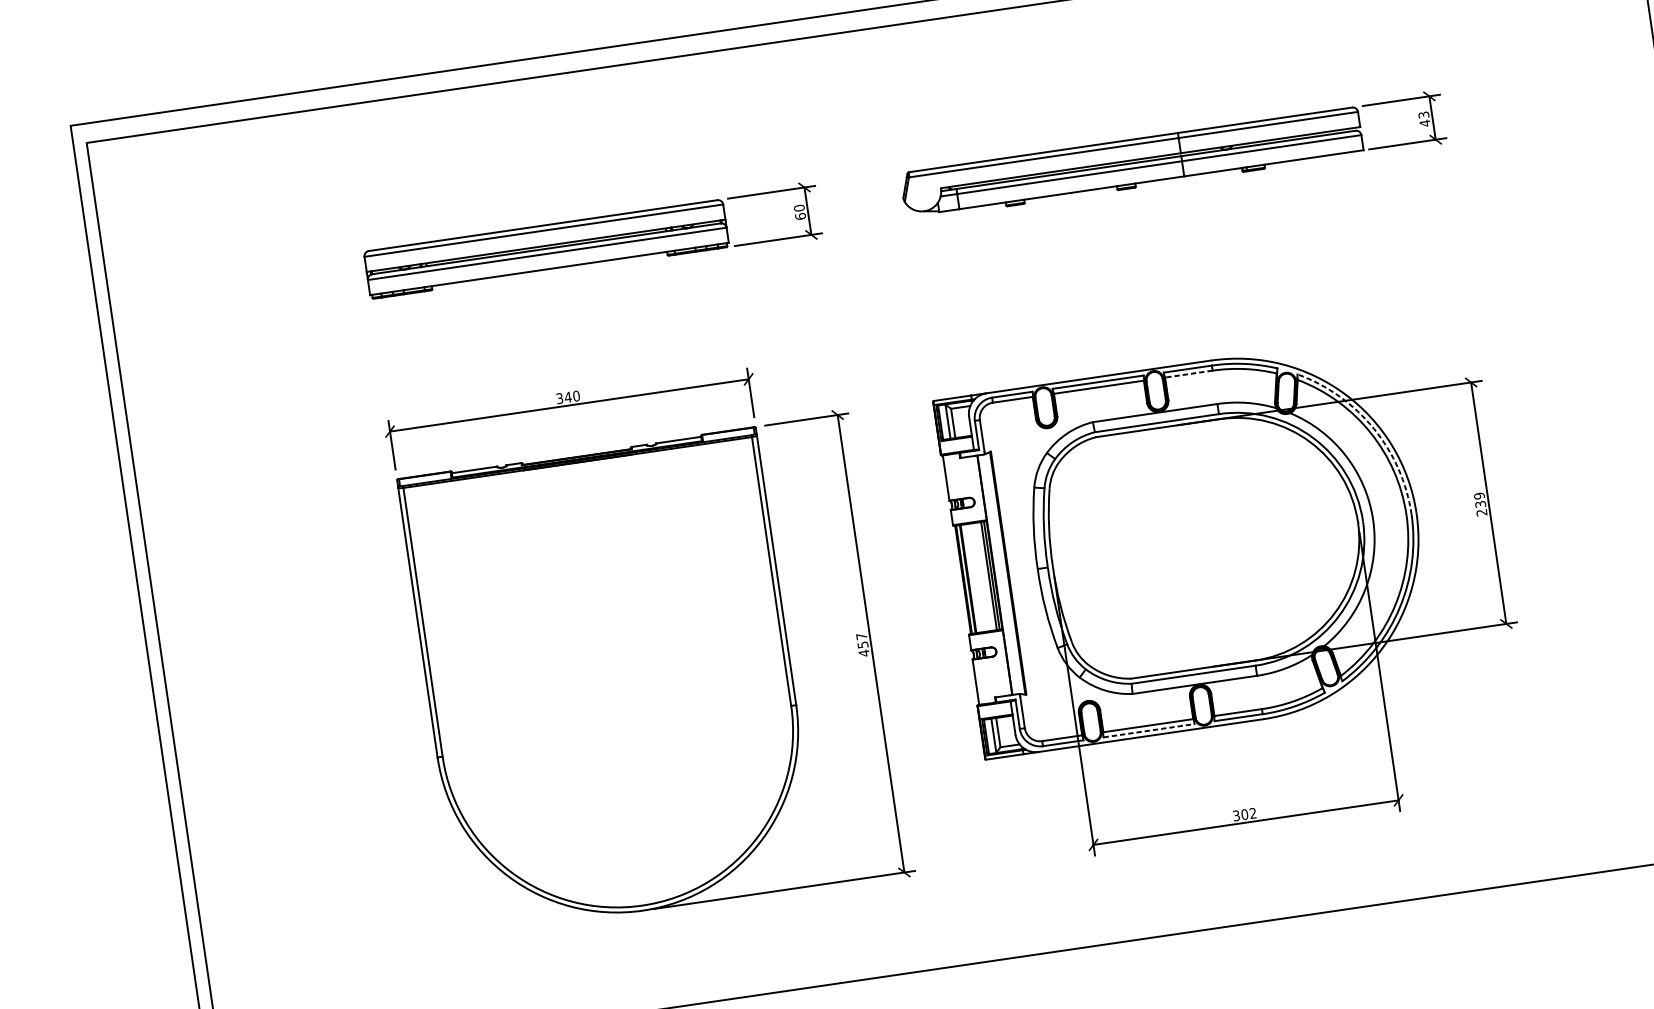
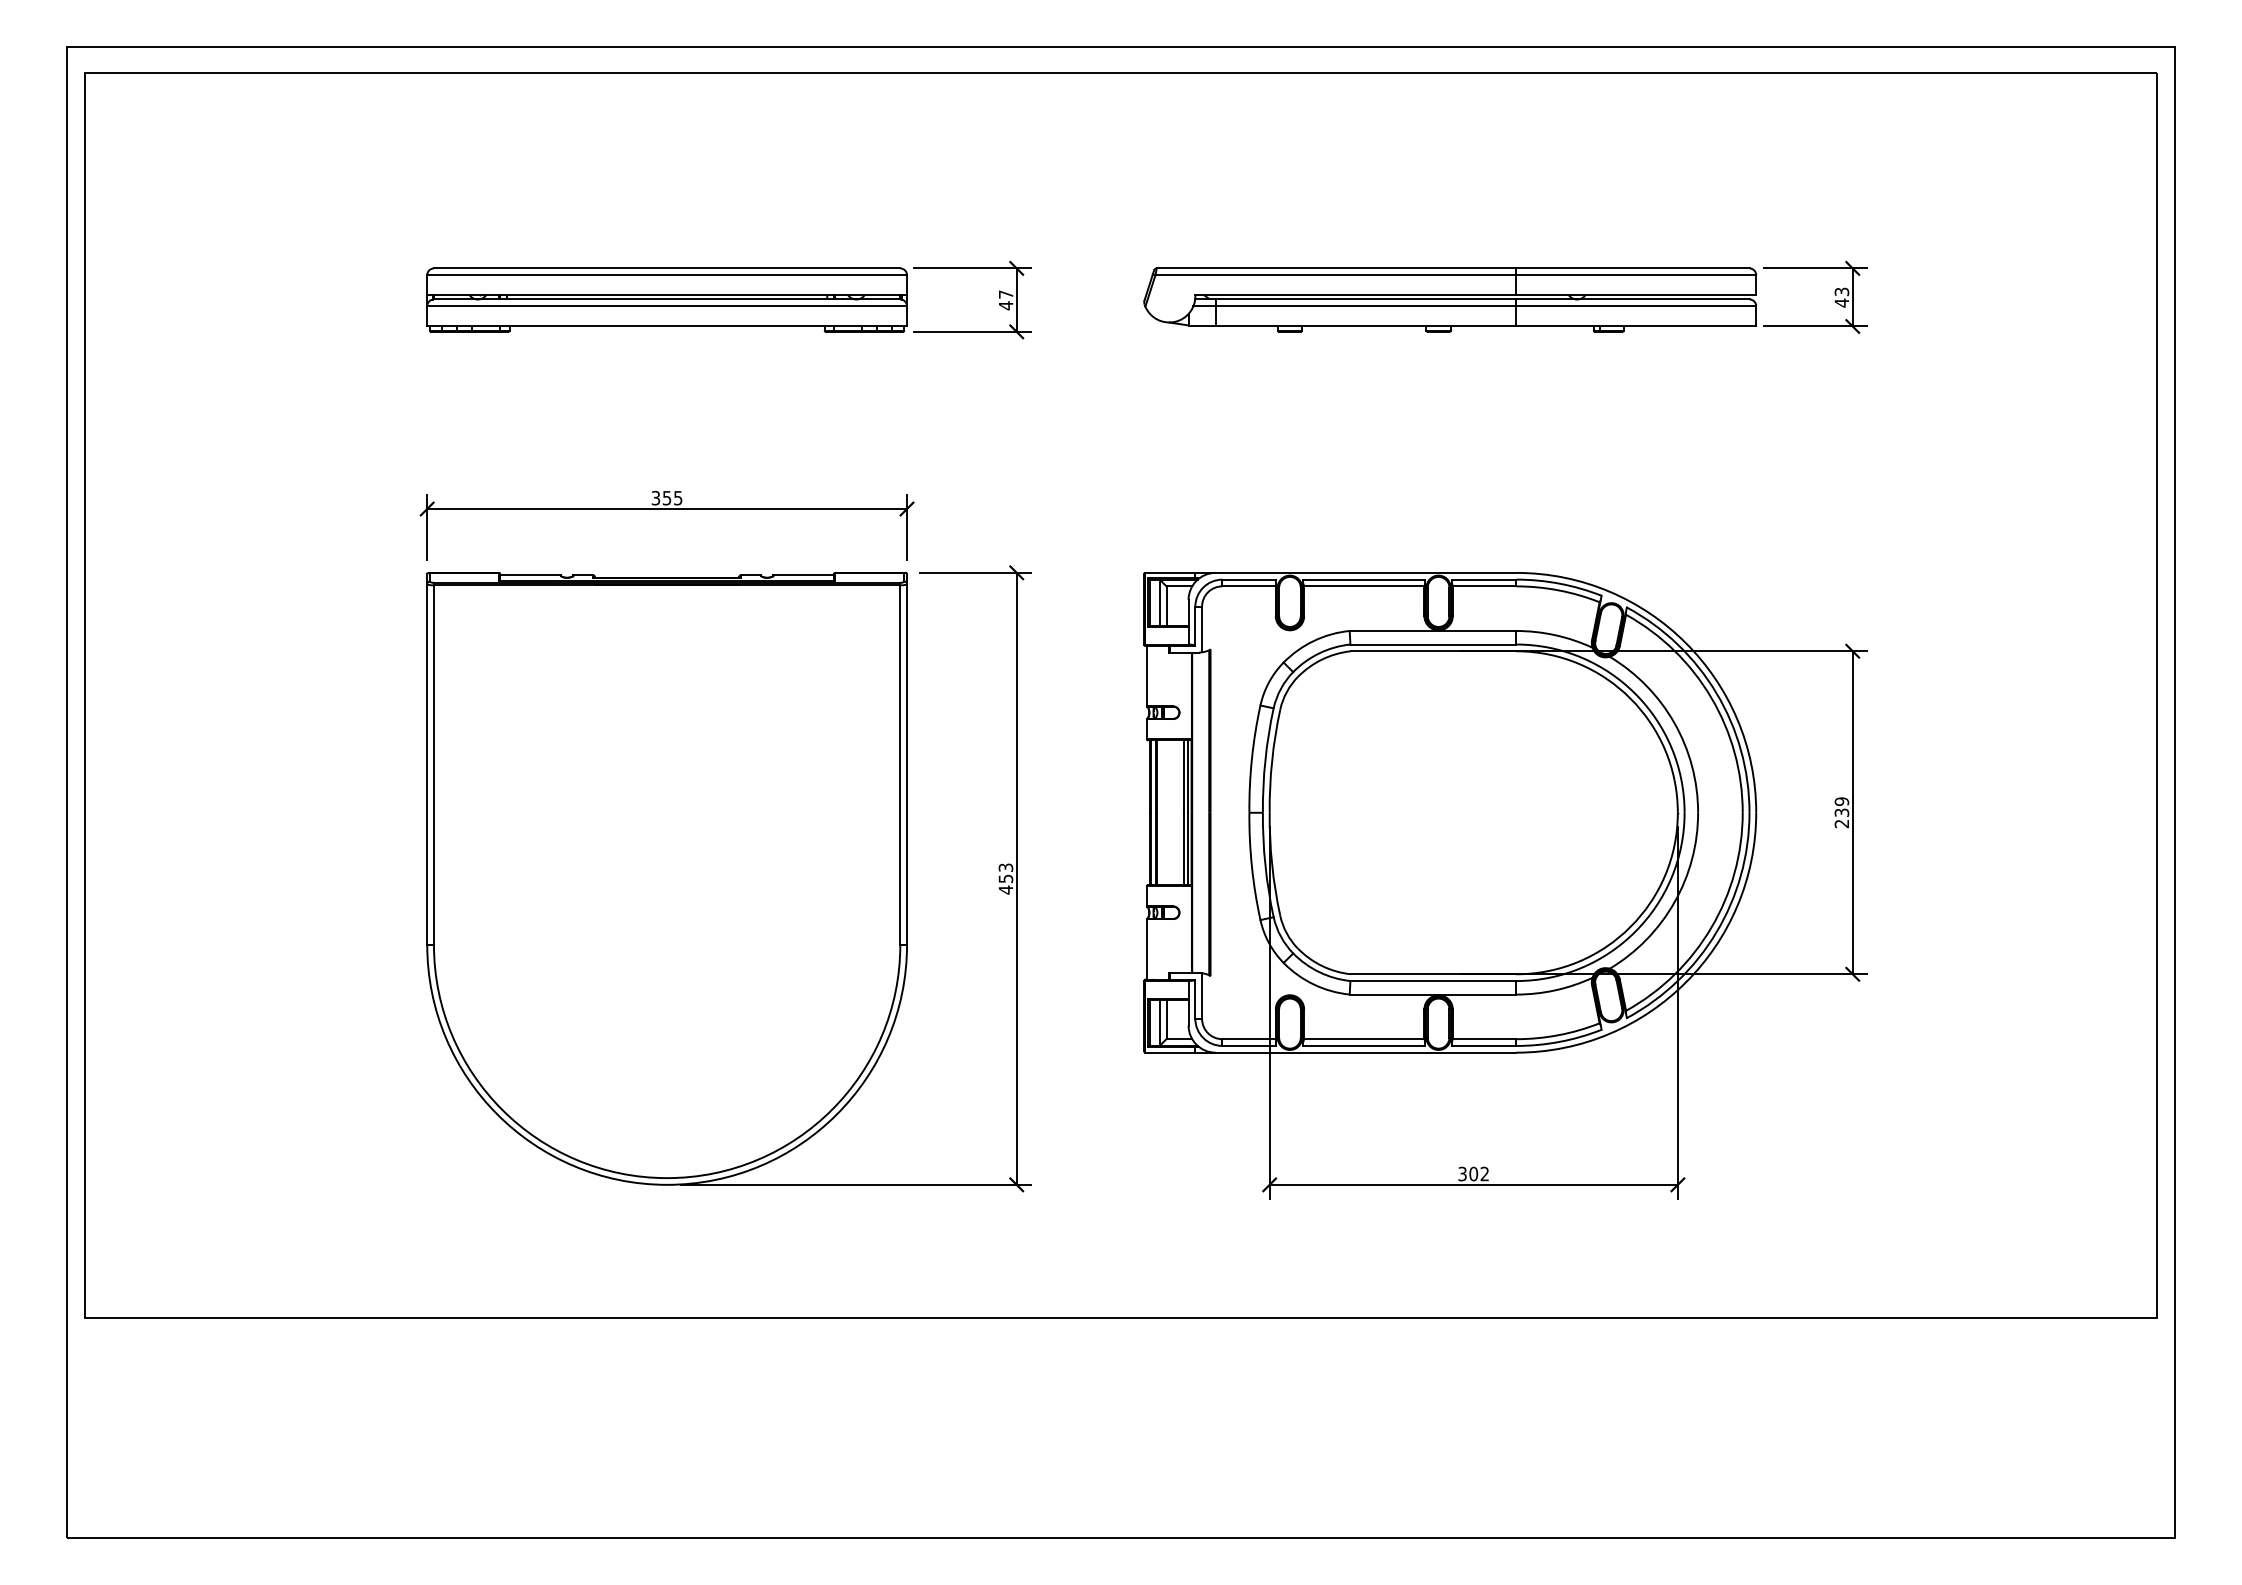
text: (799, 212) -> (1005, 300), 60 -> 47
line: (1188, 374) -> (1484, 586), dashed -> solid
text: (572, 396) -> (672, 497), 340 -> 355
arc: (1373, 428) -> (1716, 693), dashed -> solid
text: (861, 636) -> (1005, 867), 457 -> 453
line: (1149, 730) -> (1364, 1045), dashed -> solid

